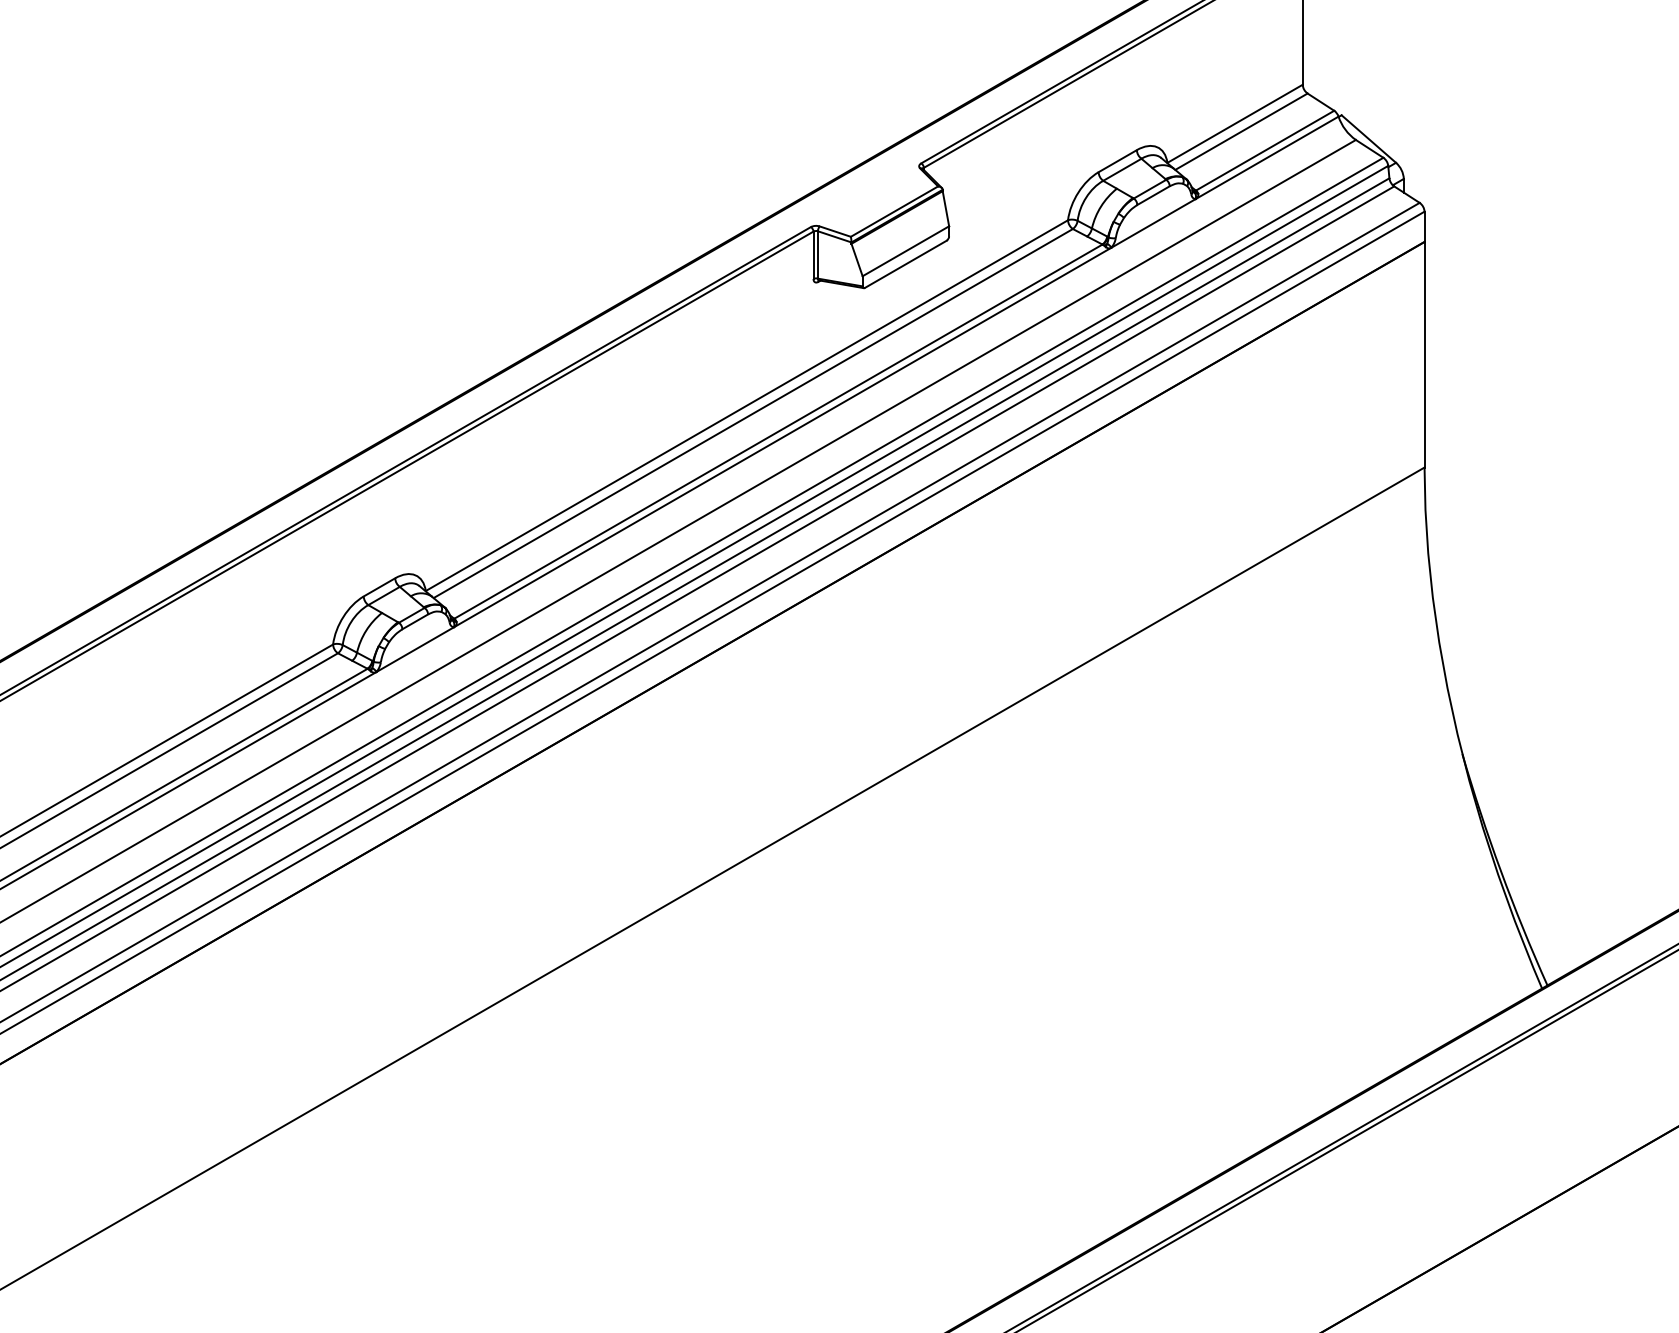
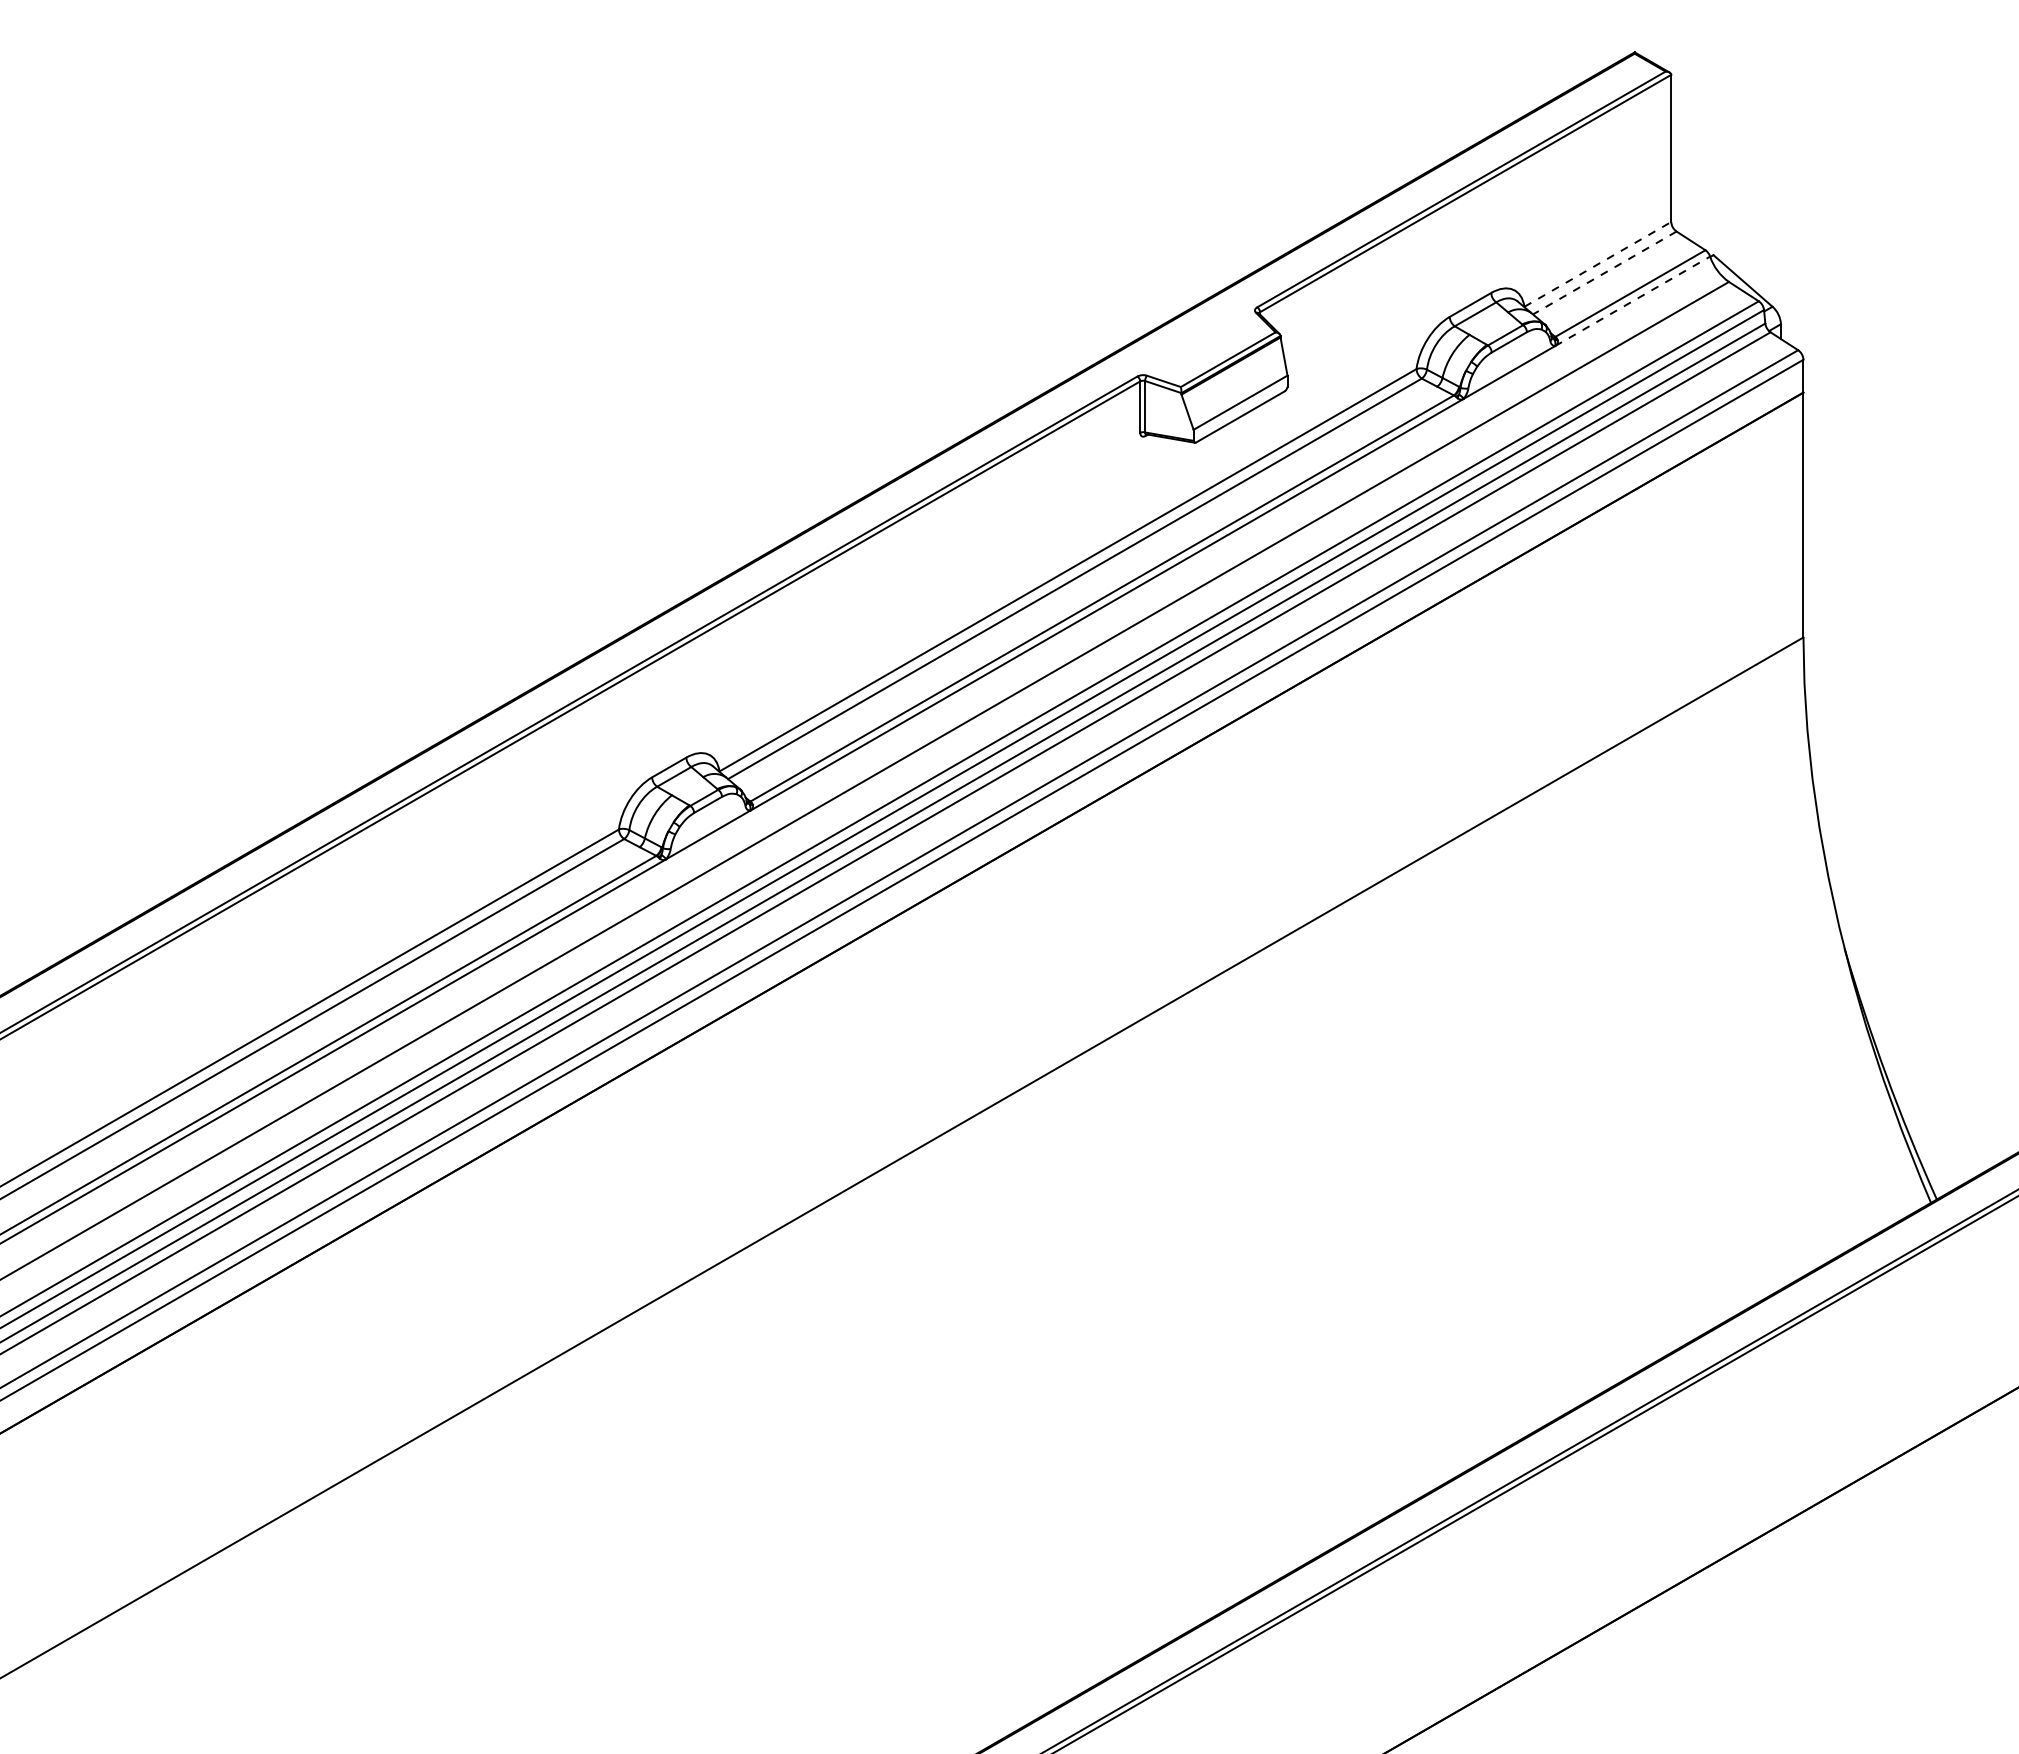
line: (1234, 123) -> (1597, 264), solid -> dashed
line: (1241, 131) -> (1604, 272), solid -> dashed
line: (1267, 157) -> (1632, 301), solid -> dashed

